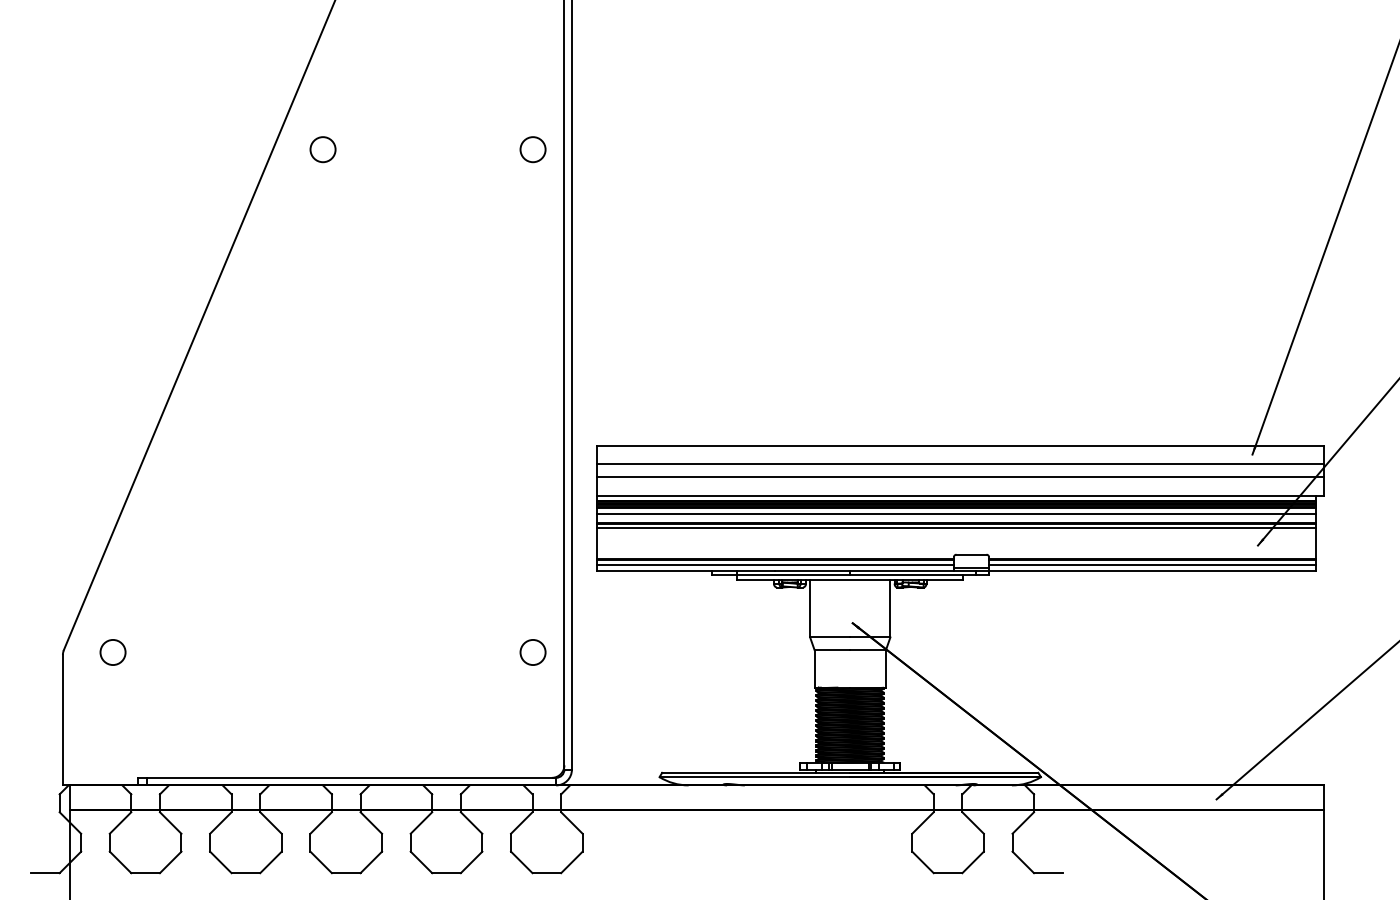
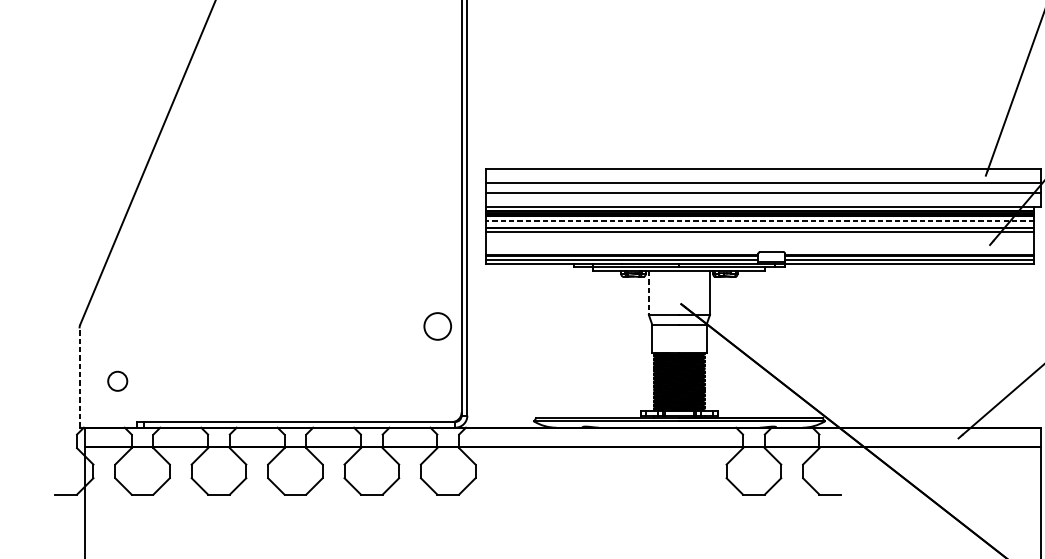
line: (955, 514) -> (759, 221), solid -> dashed
line: (810, 608) -> (649, 292), solid -> dashed
circle: (112, 652) -> (117, 381), moved
circle: (532, 652) -> (437, 326), size x1.4
line: (62, 719) -> (79, 377), solid -> dashed

